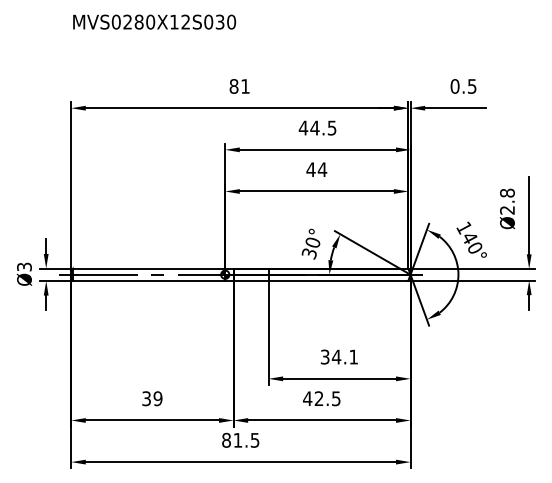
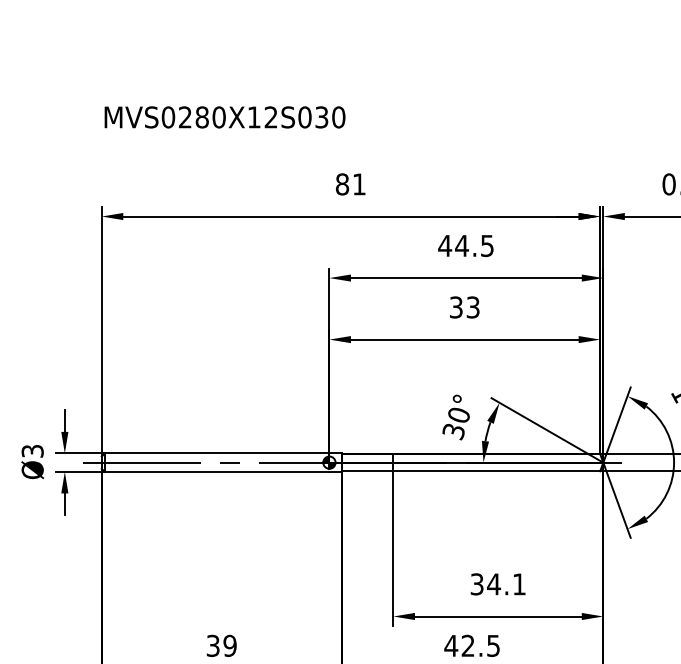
text: (154, 21) -> (224, 116), moved
text: (316, 169) -> (464, 307), 44 -> 33

